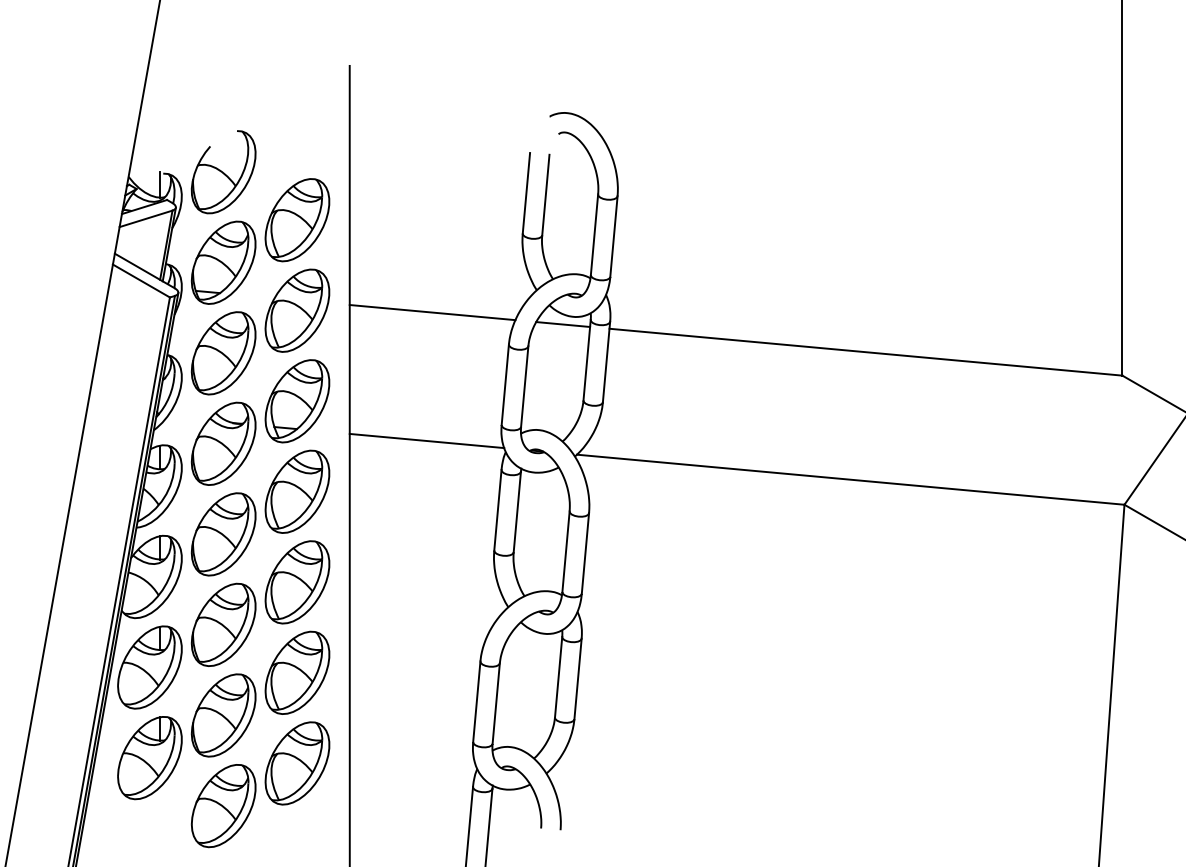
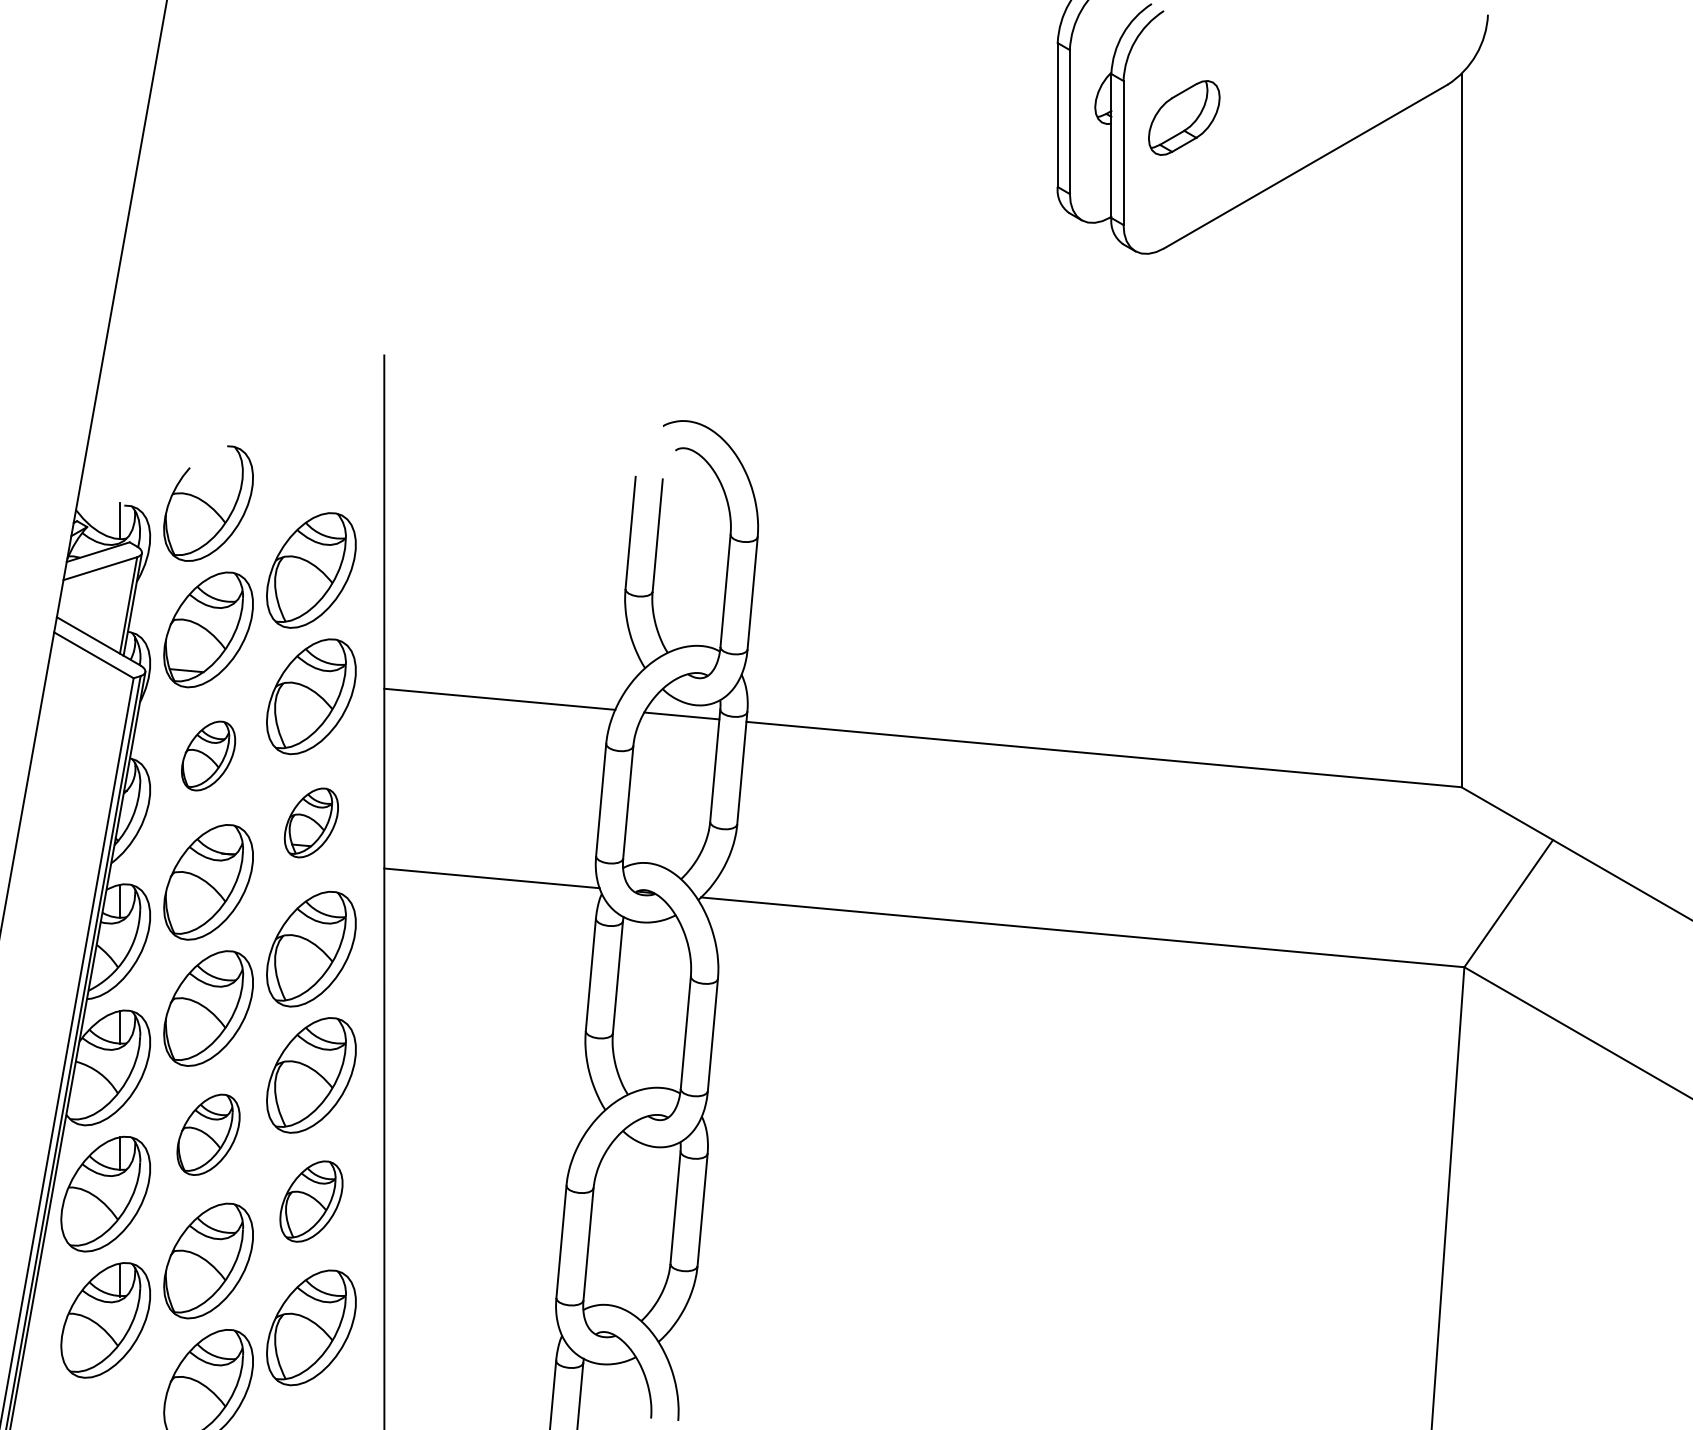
part: (223, 352) -> (208, 755), size x0.6
part: (297, 400) -> (311, 822), size x0.6
part: (223, 624) -> (208, 1134), size x0.7
part: (297, 672) -> (311, 1201), size x0.7

